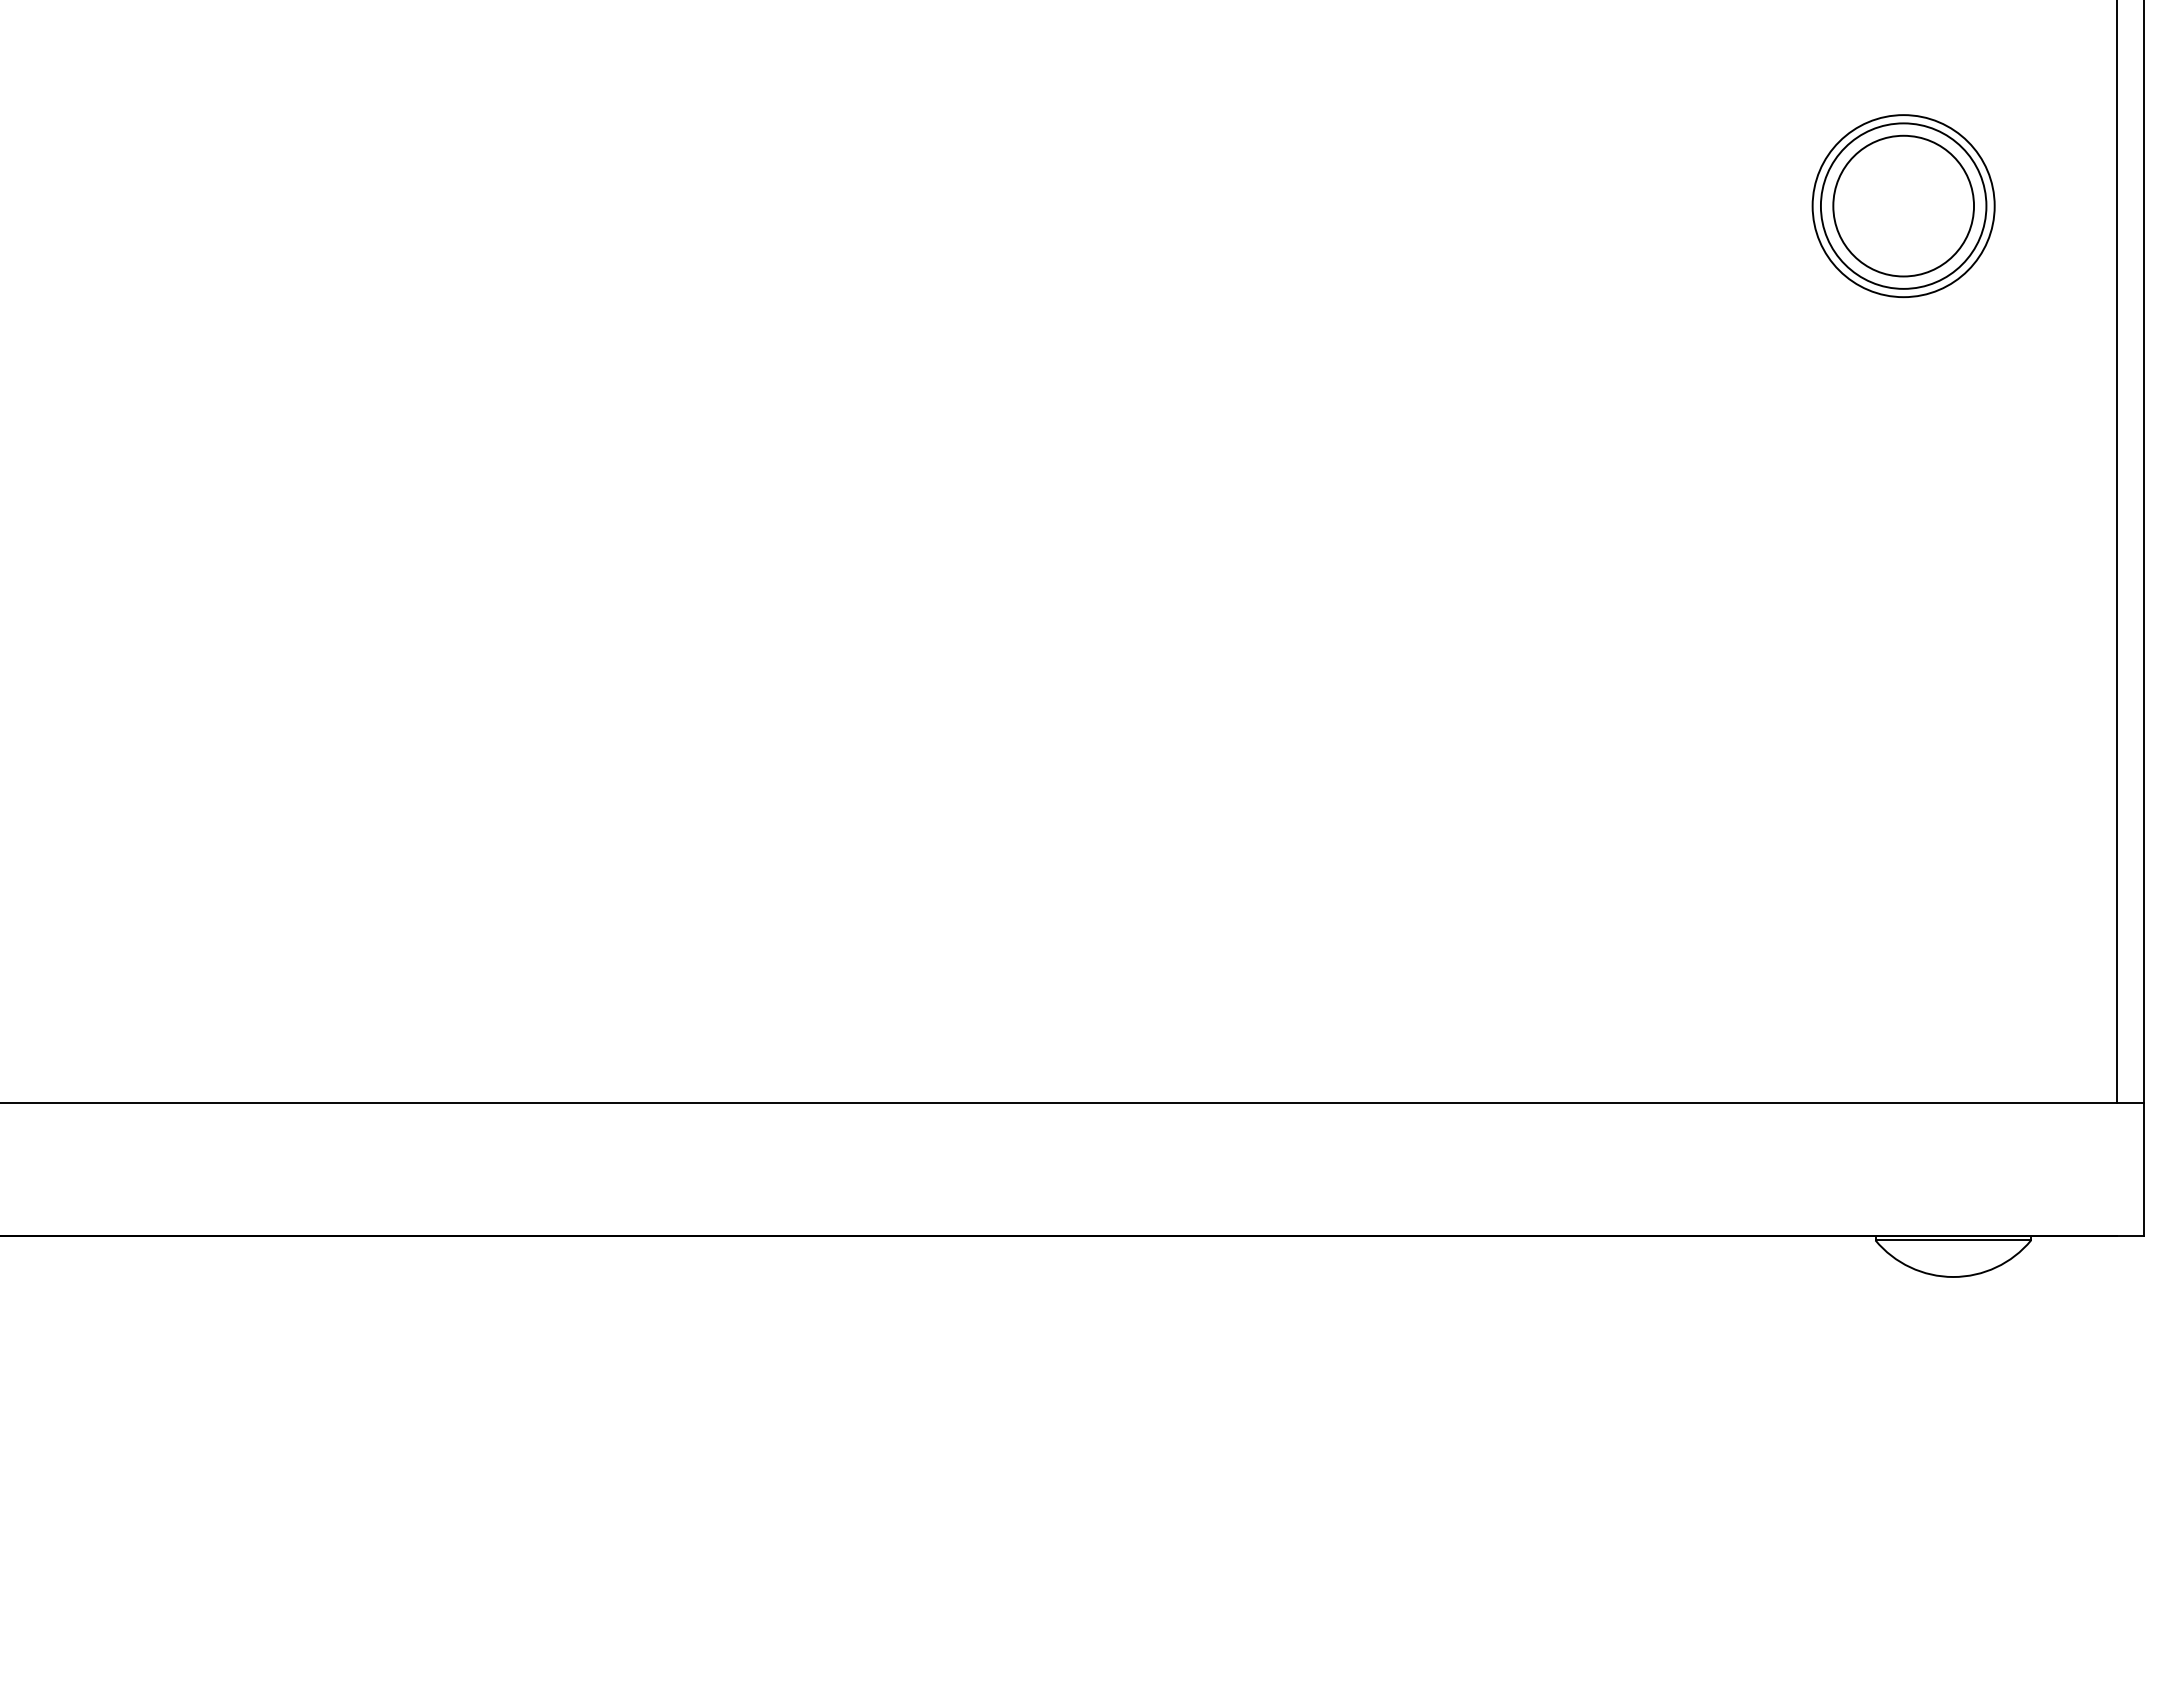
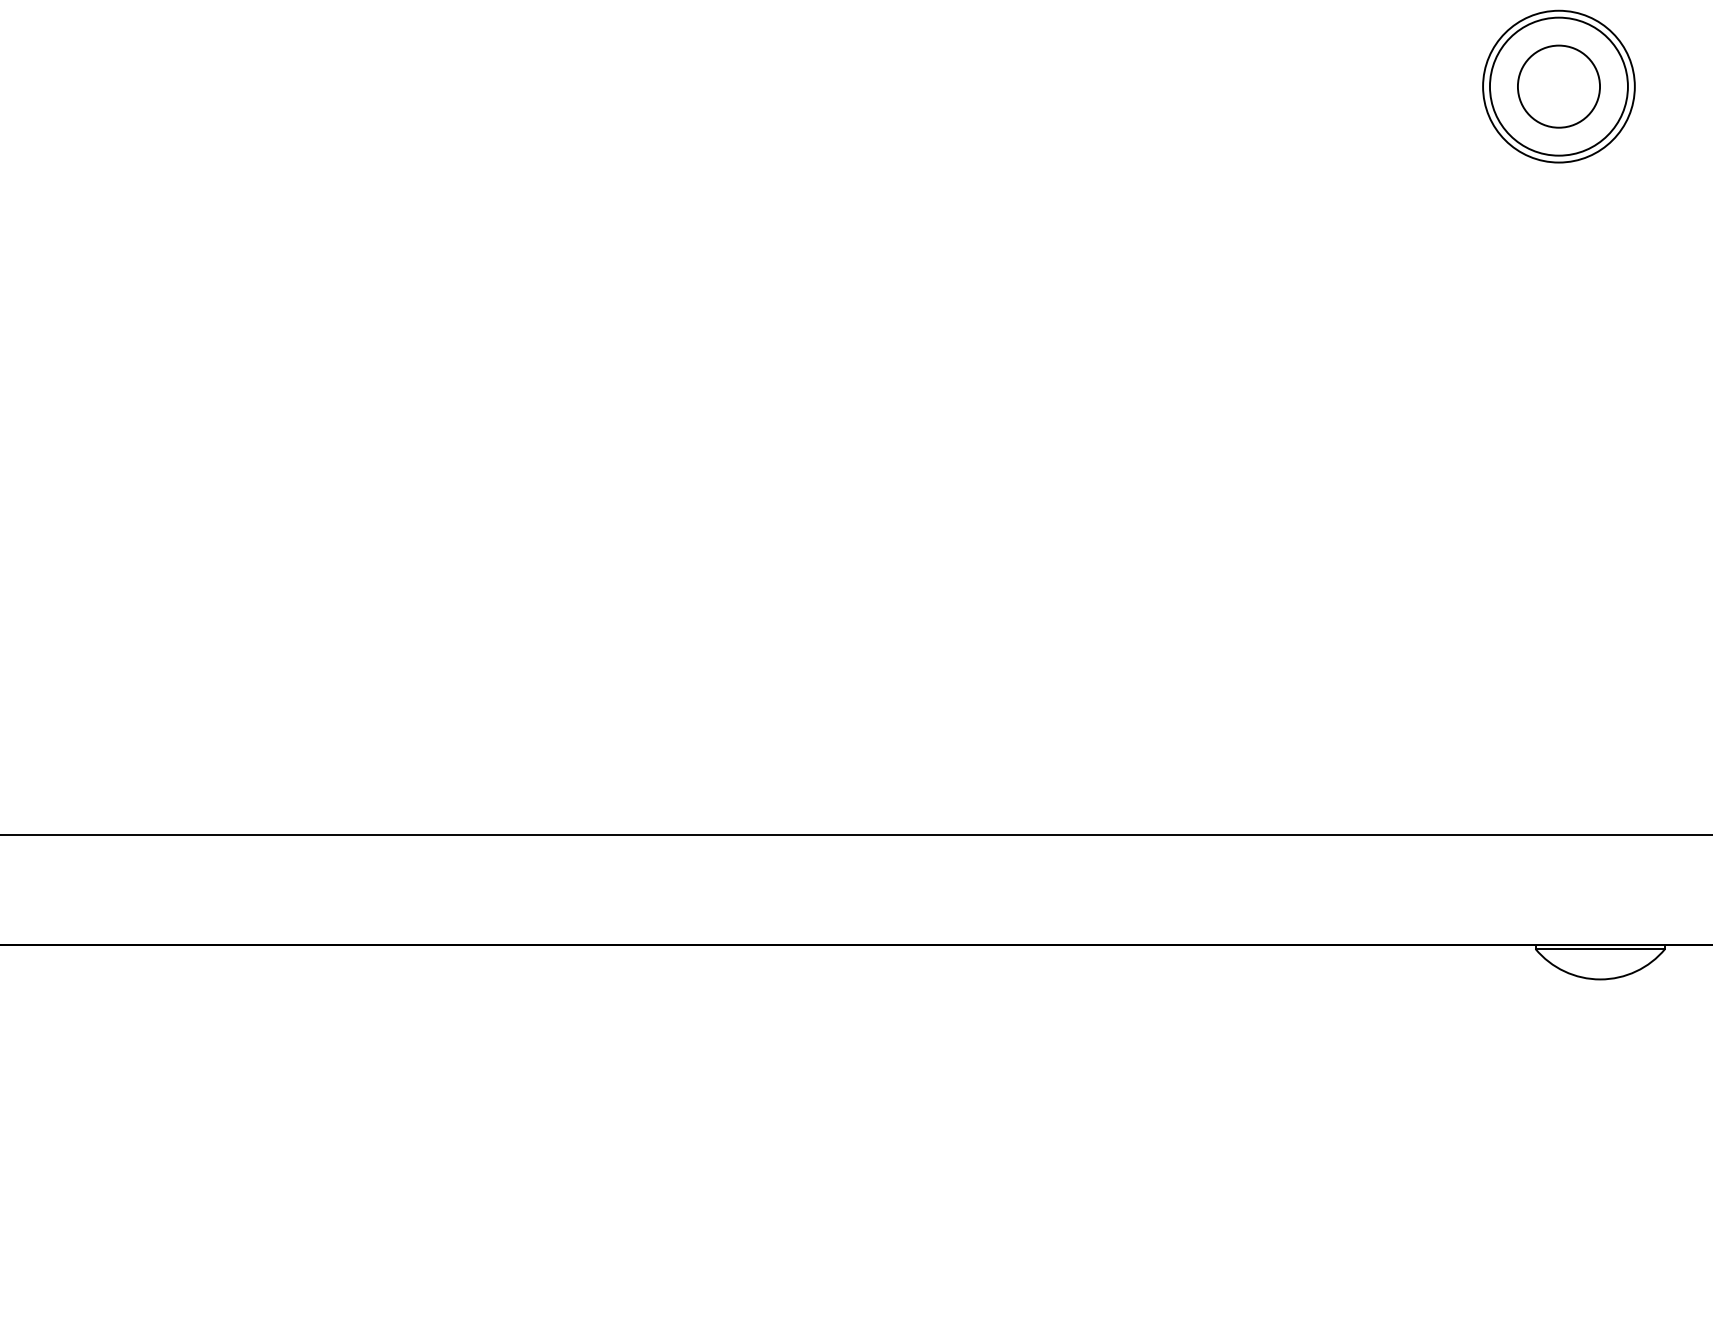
circle: (1903, 205) -> (1558, 86), size x0.7

